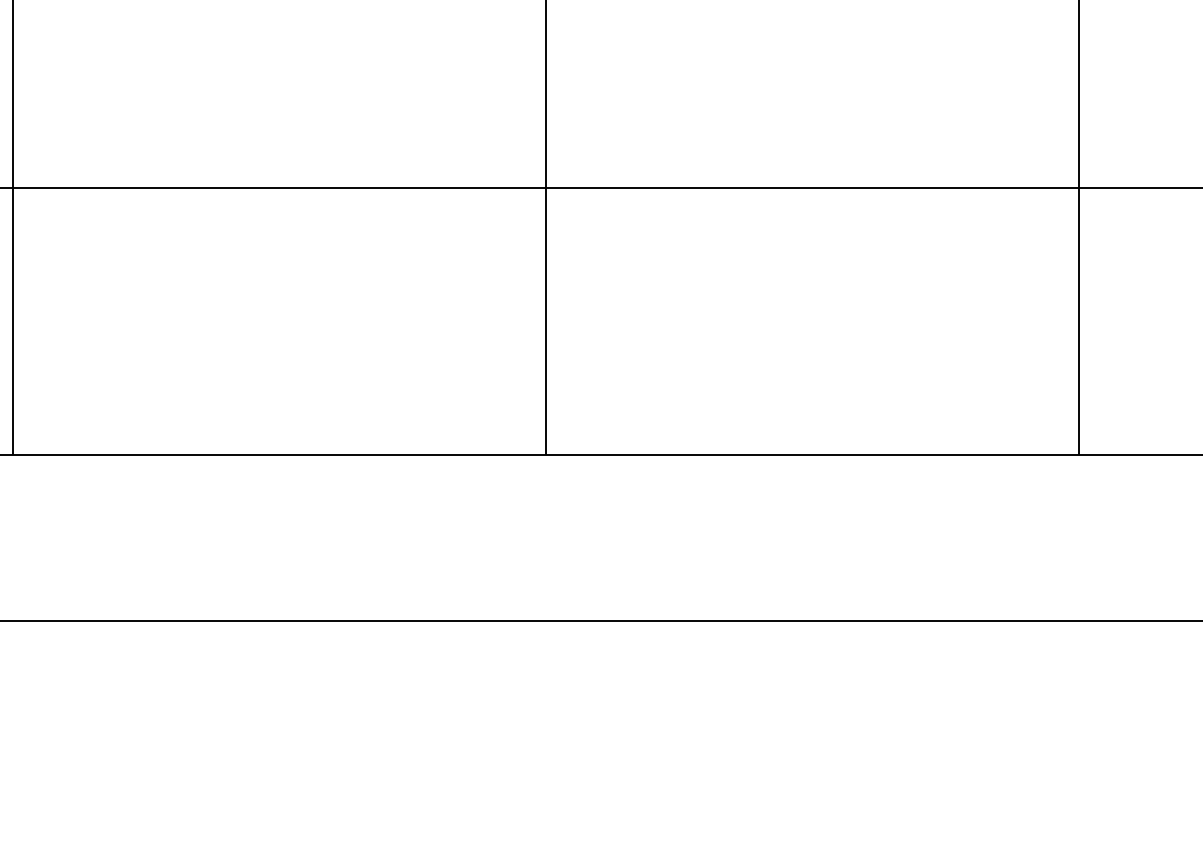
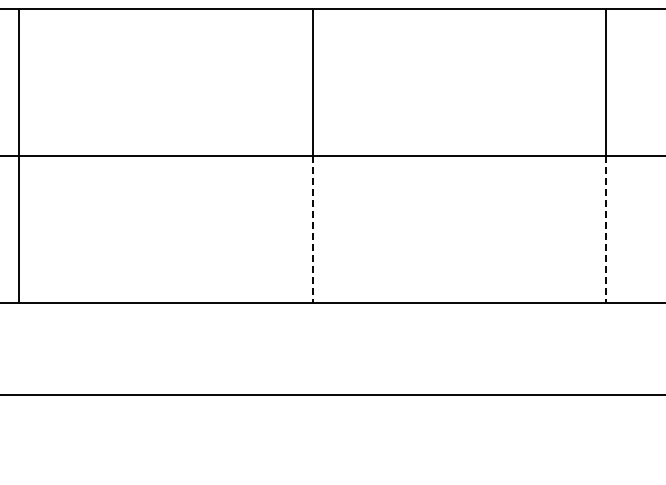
line: (545, 321) -> (312, 229), solid -> dashed
line: (1078, 321) -> (606, 229), solid -> dashed

